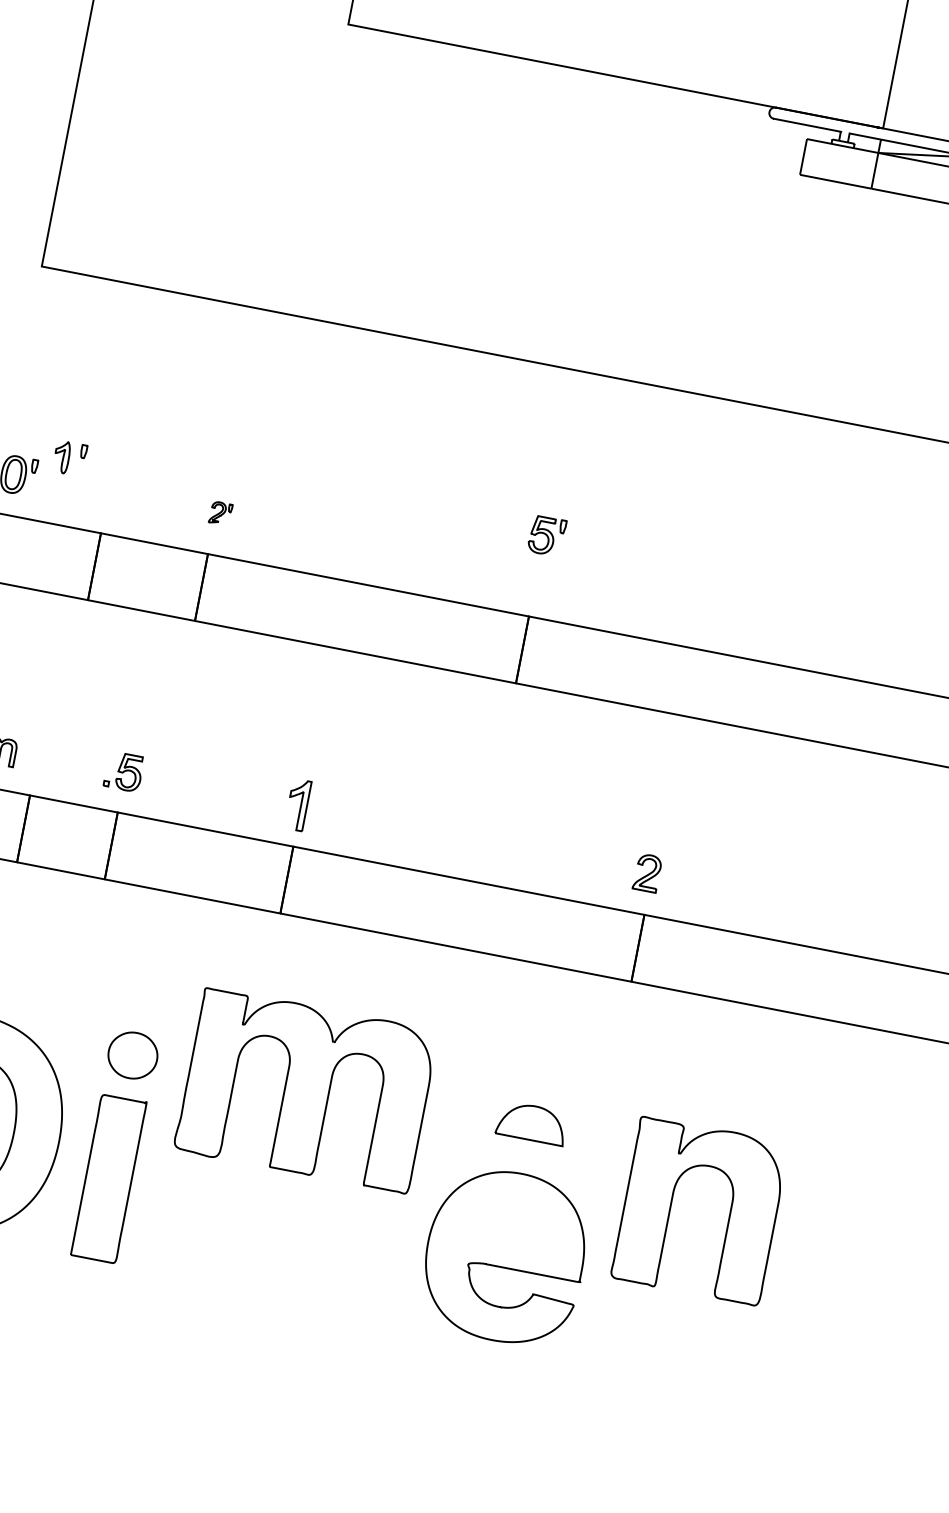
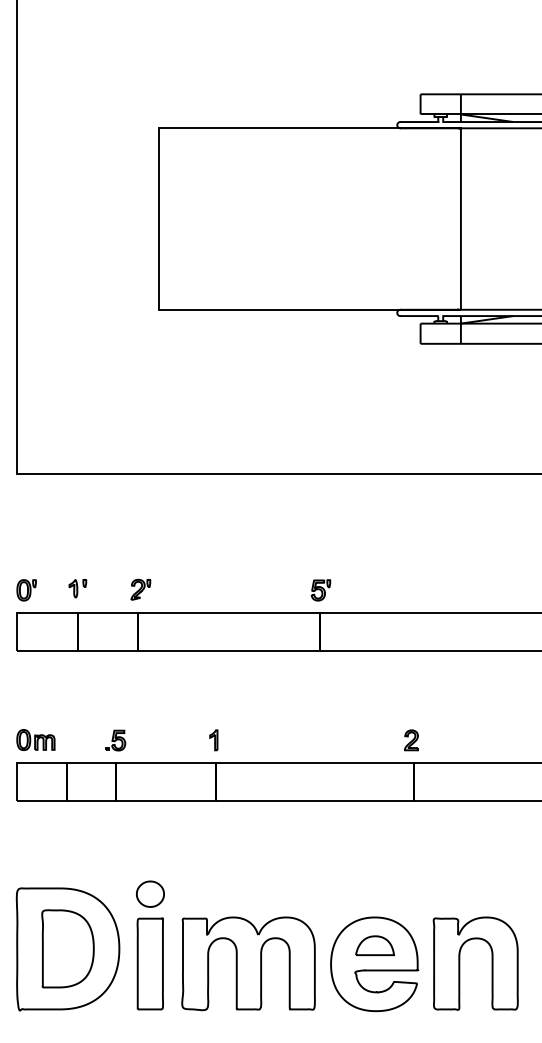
part: (69, 458) -> (77, 588), moved
part: (220, 513) -> (140, 589), size x1.67
part: (546, 536) -> (320, 590), moved
part: (297, 805) -> (213, 740), size x0.71
part: (306, 1089) -> (248, 963), moved
part: (533, 1122) -> (375, 945), moved
part: (673, 1205) -> (460, 963), moved

